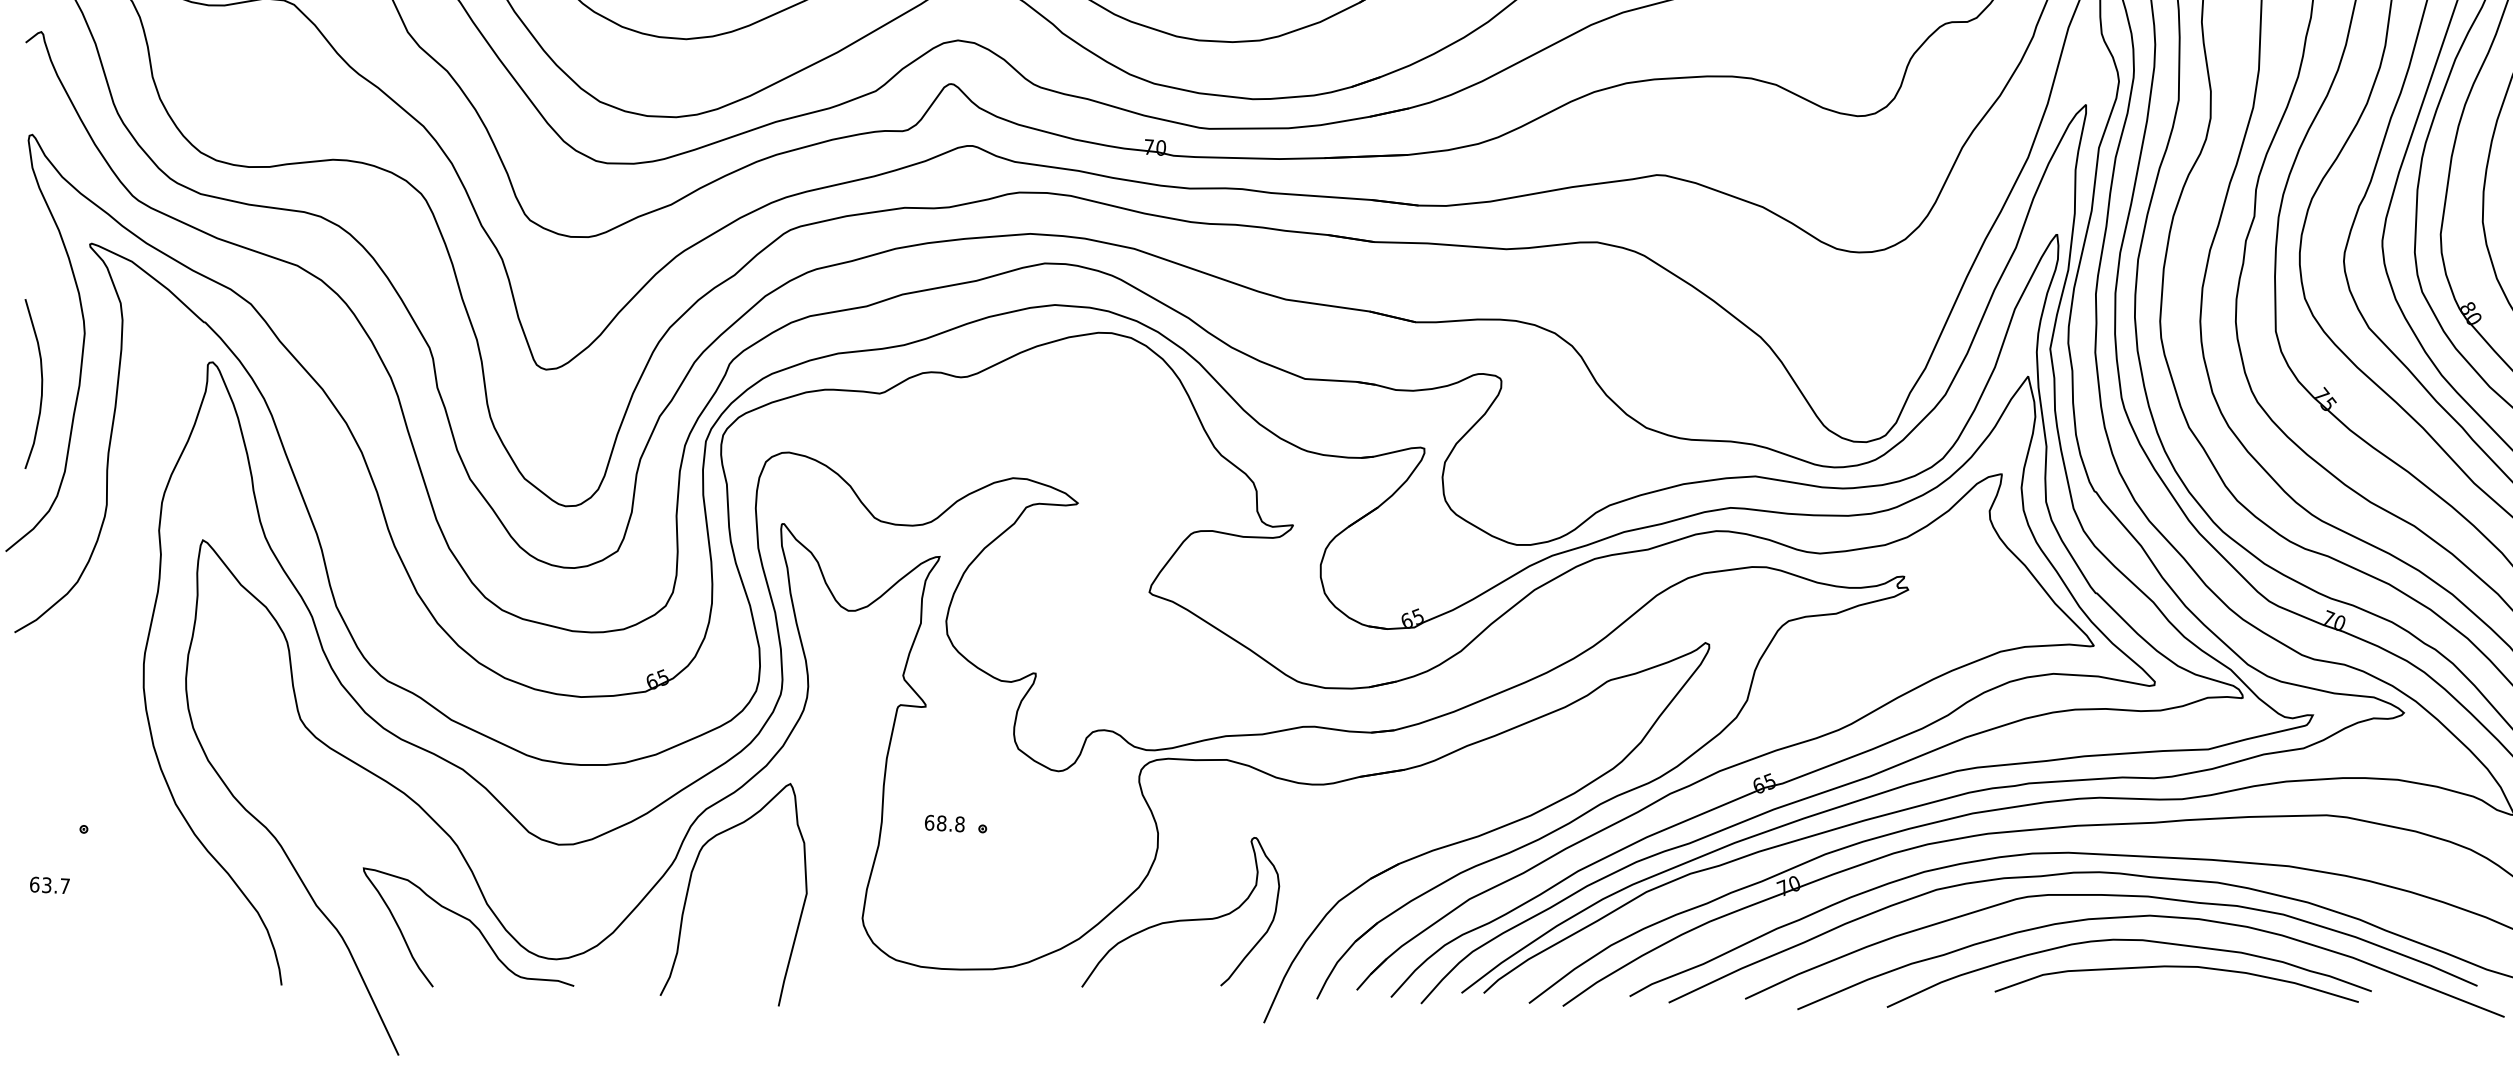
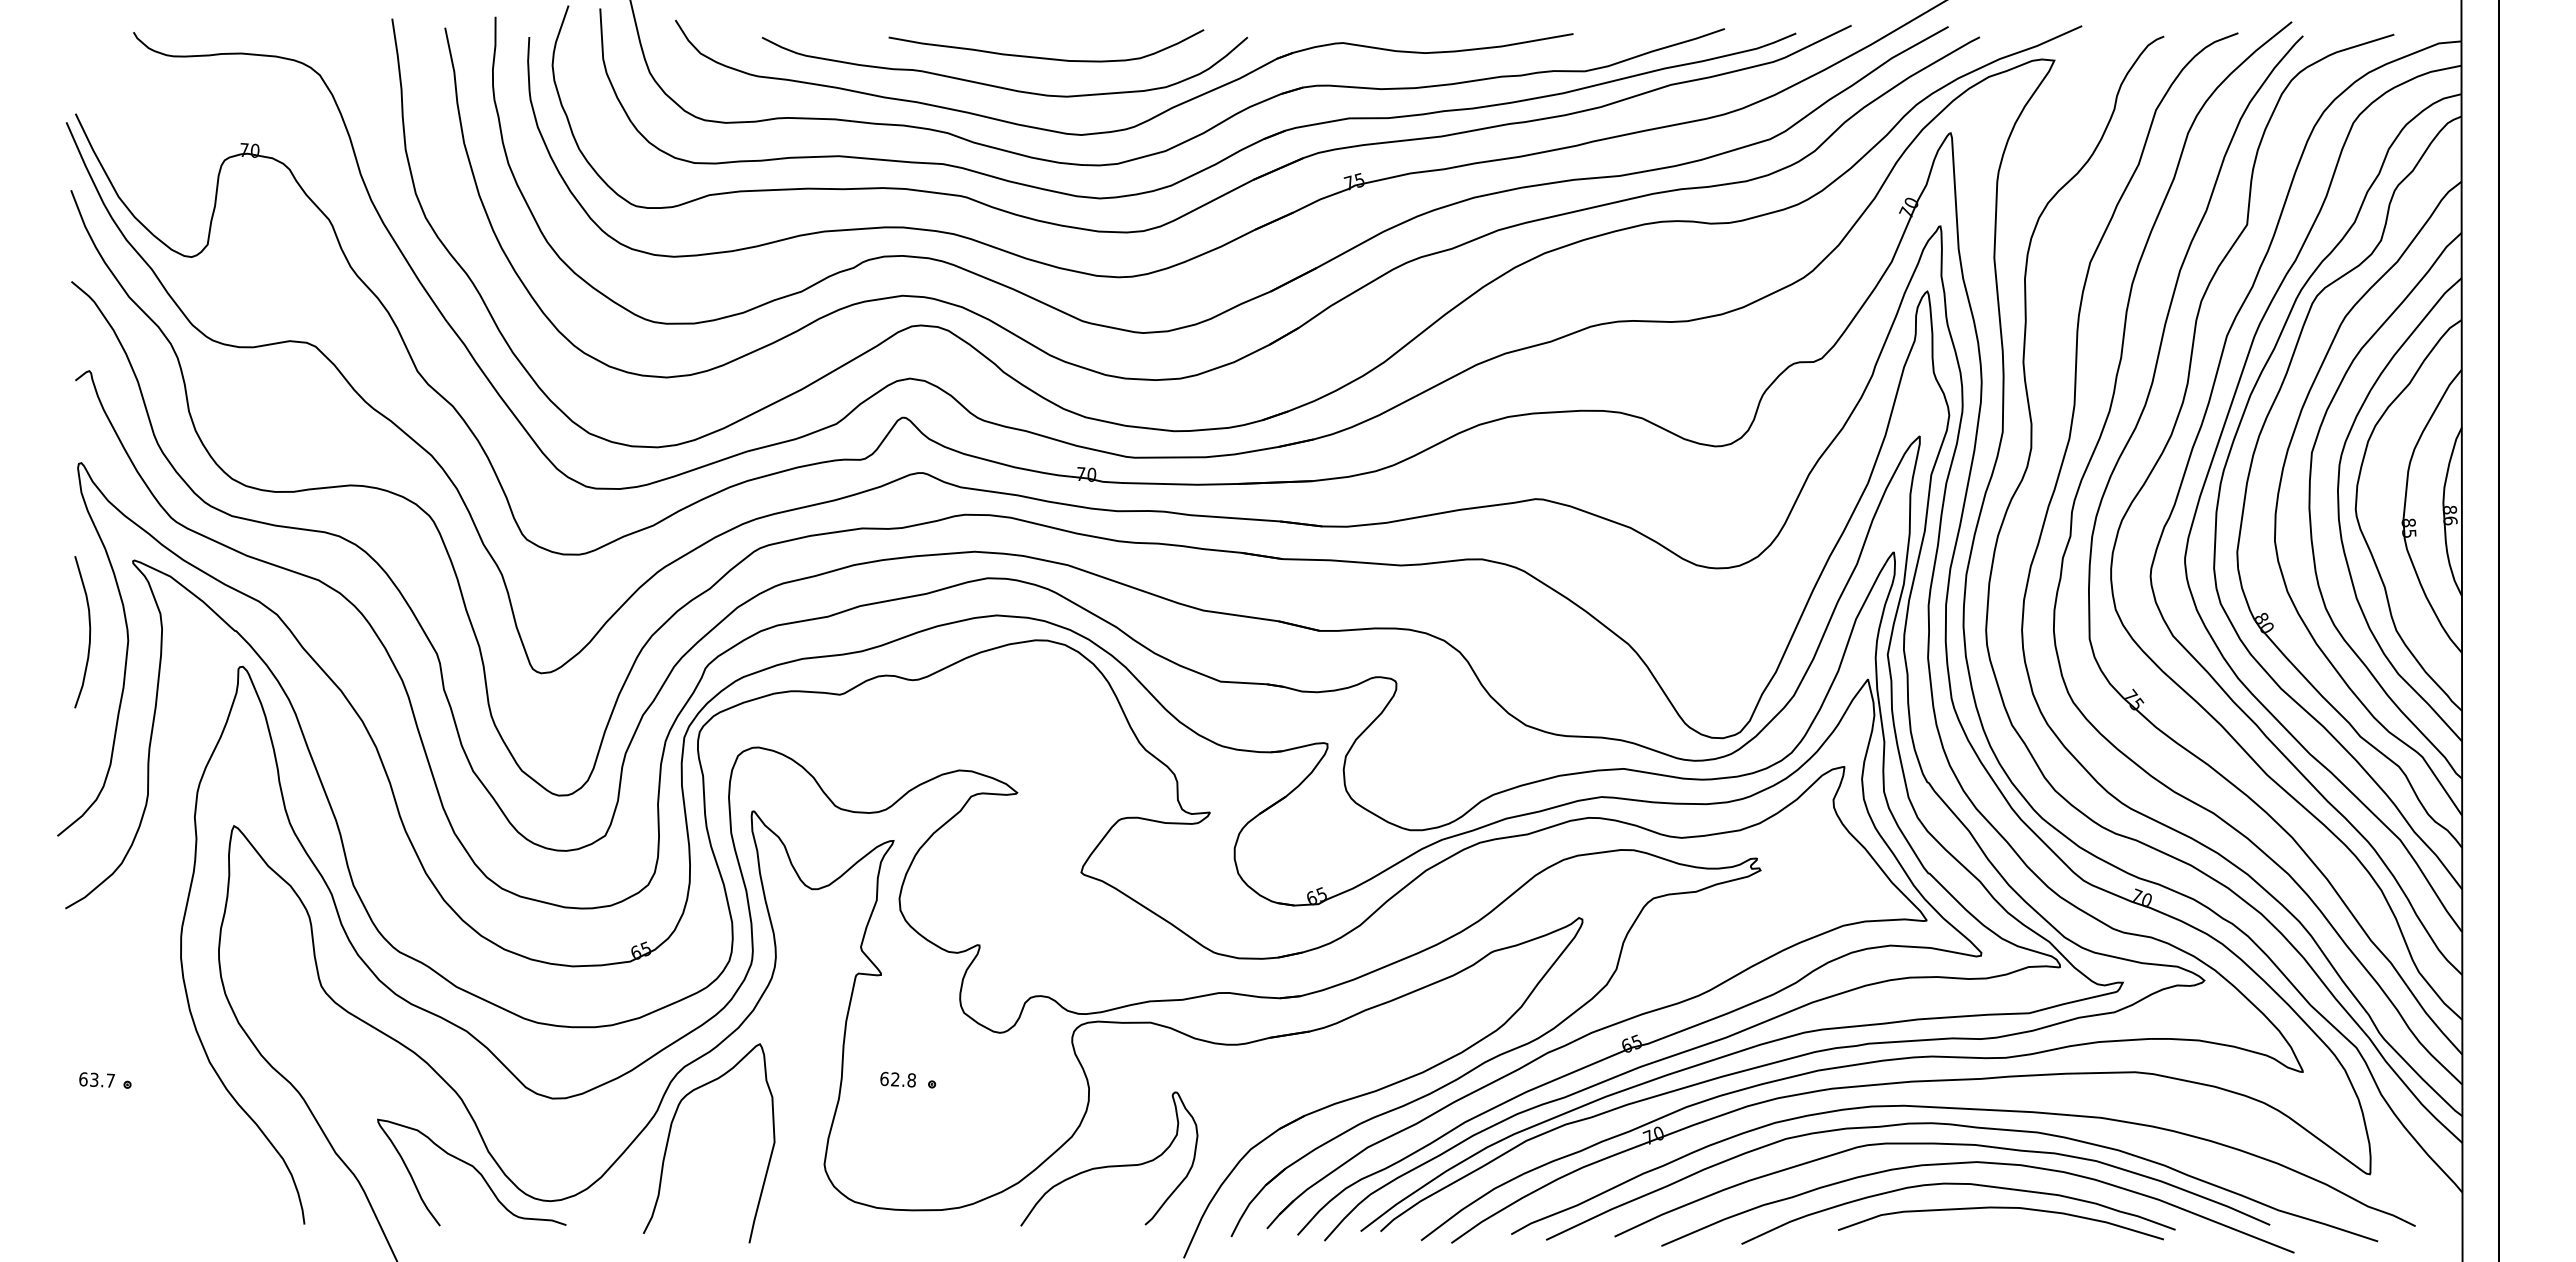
curve: (41, 384) -> (89, 632), moved
text: (941, 823) -> (895, 1079), 68.8 -> 62.8
text: (49, 884) -> (96, 1079), moved

